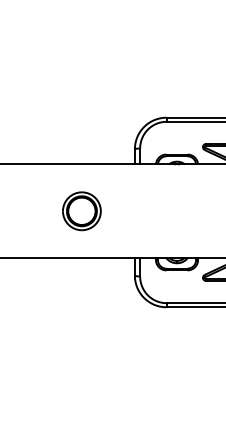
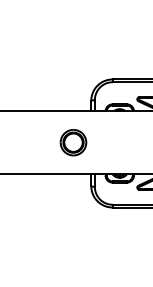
part: (81, 211) -> (73, 142), moved

